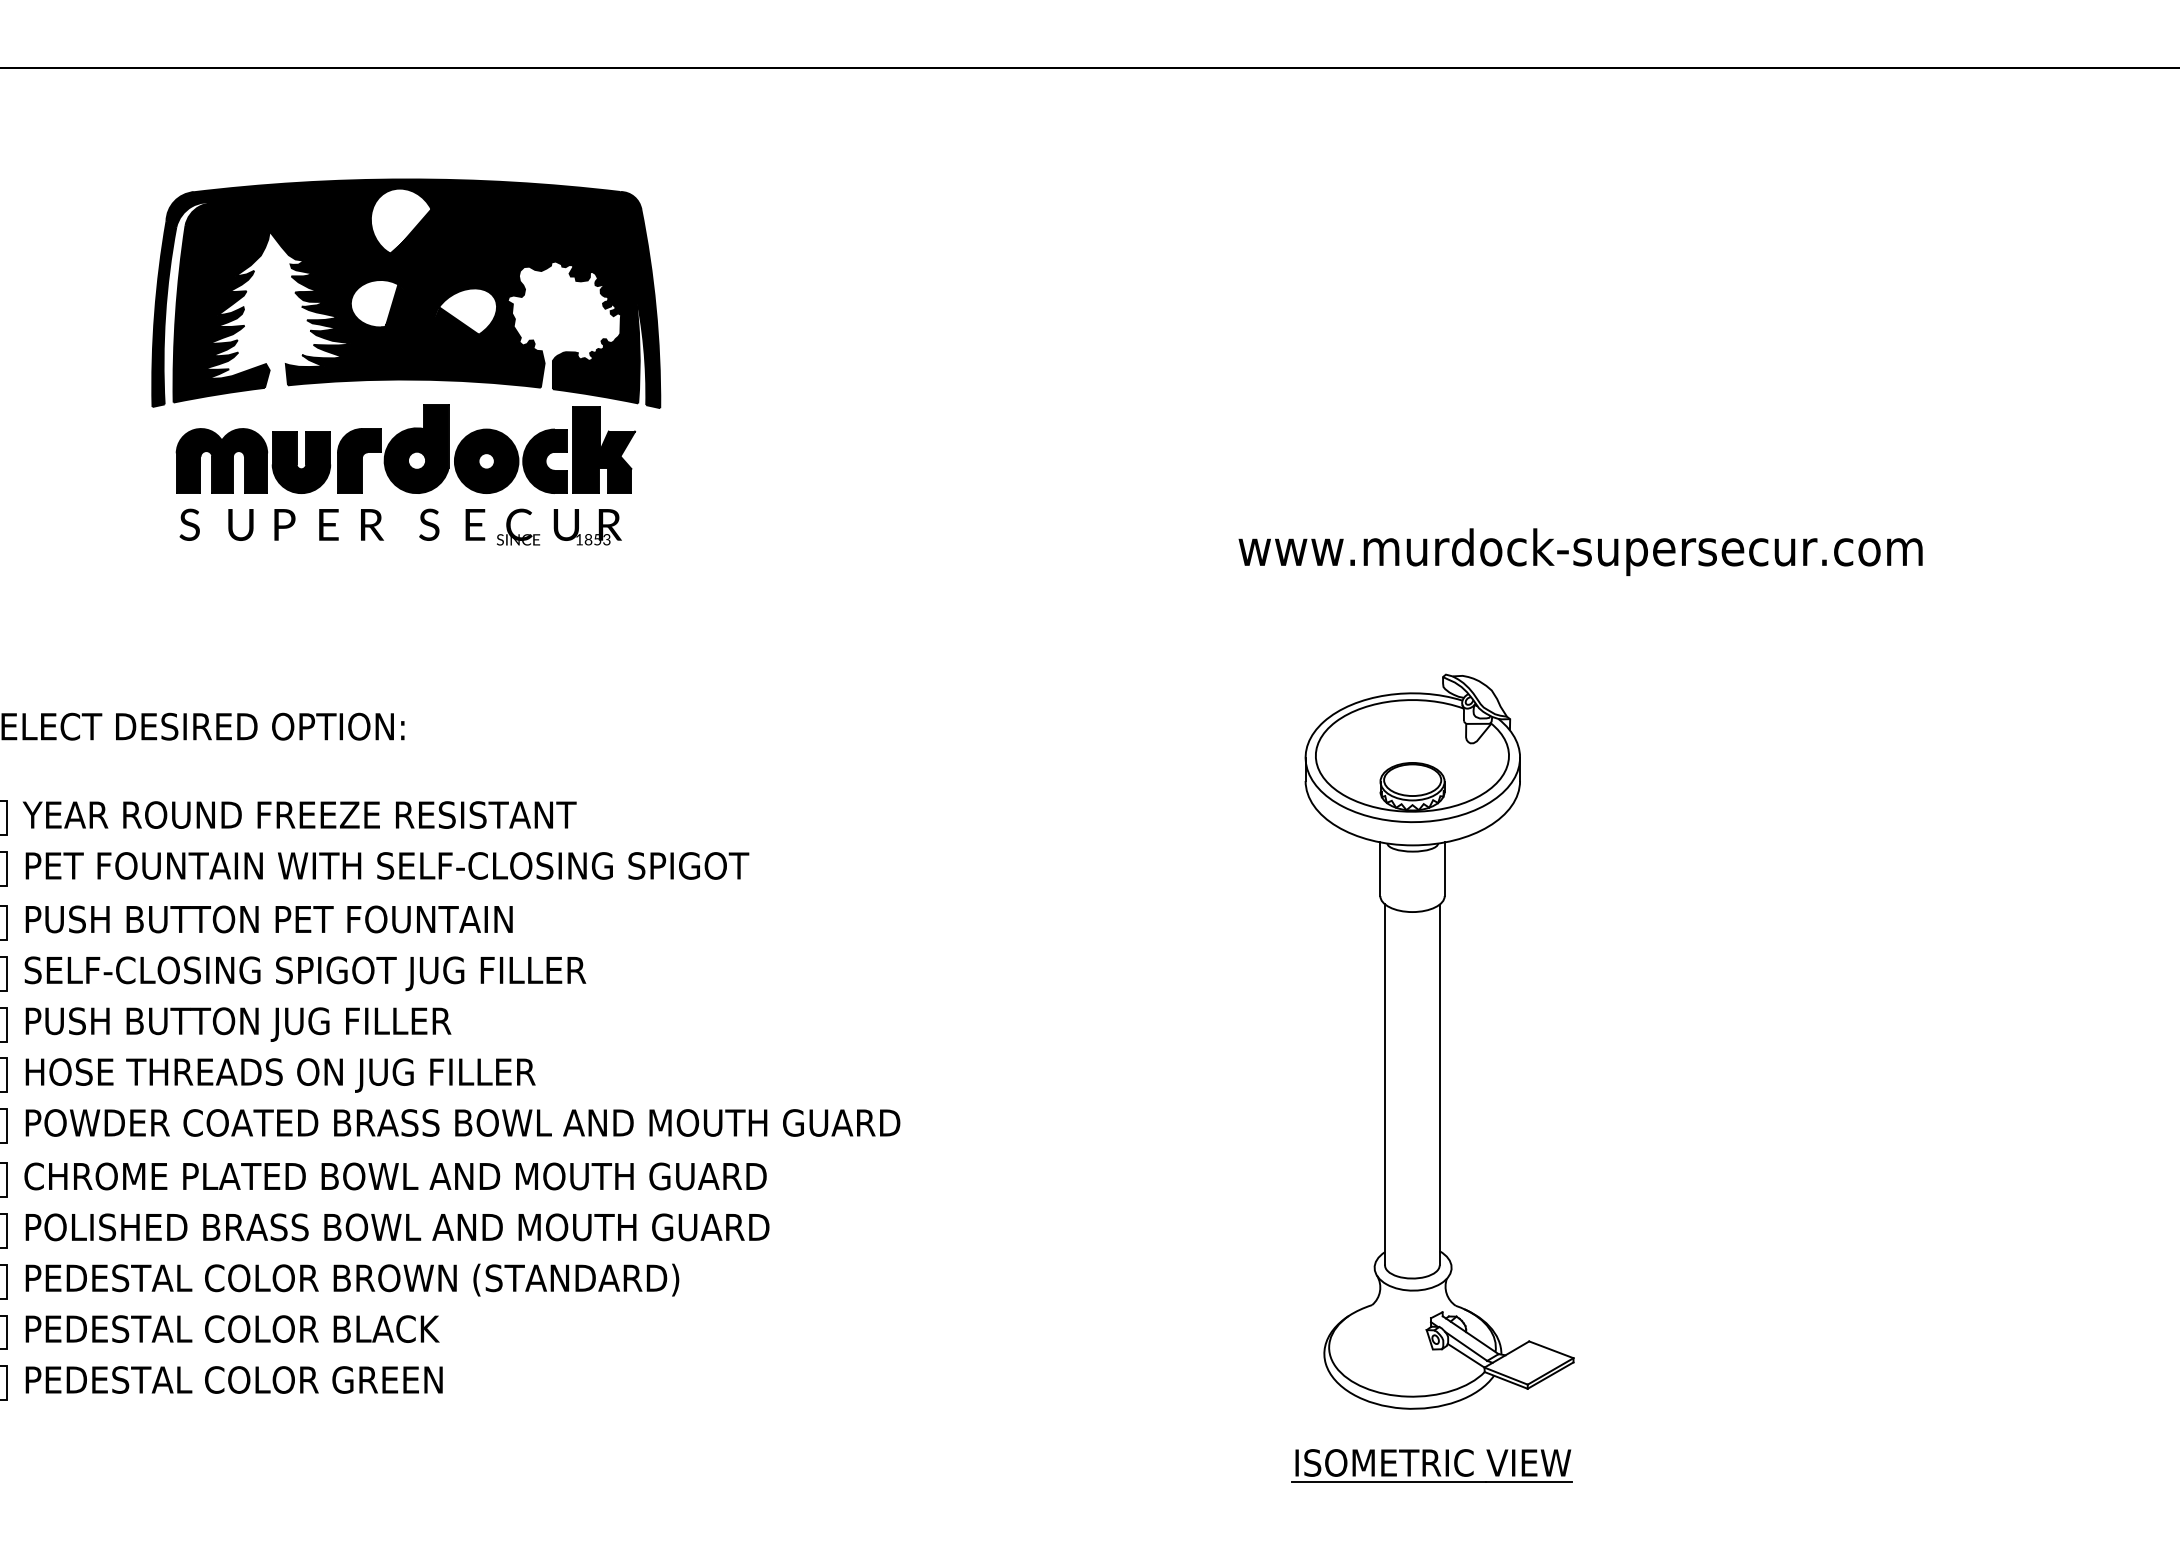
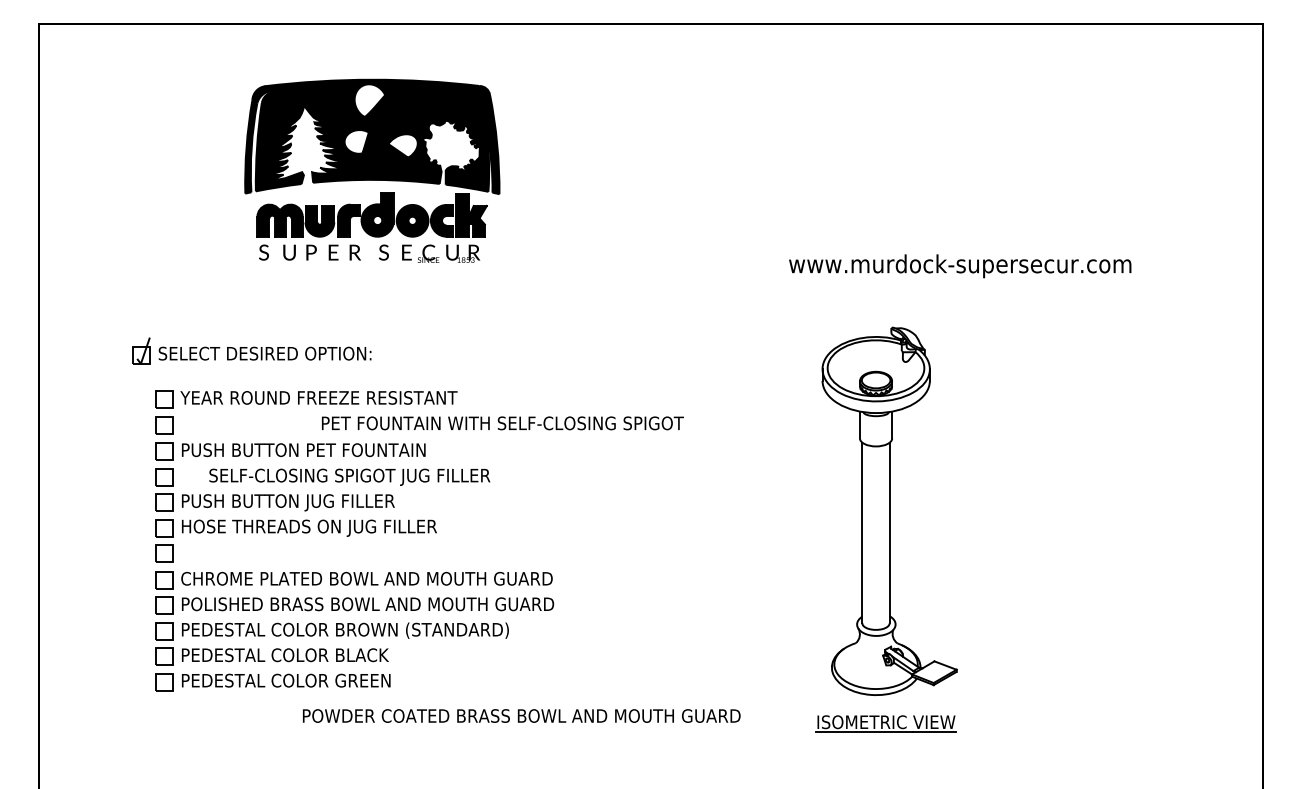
text: (386, 866) -> (502, 423), moved
text: (304, 972) -> (349, 476), moved
text: (462, 1121) -> (521, 715), moved

